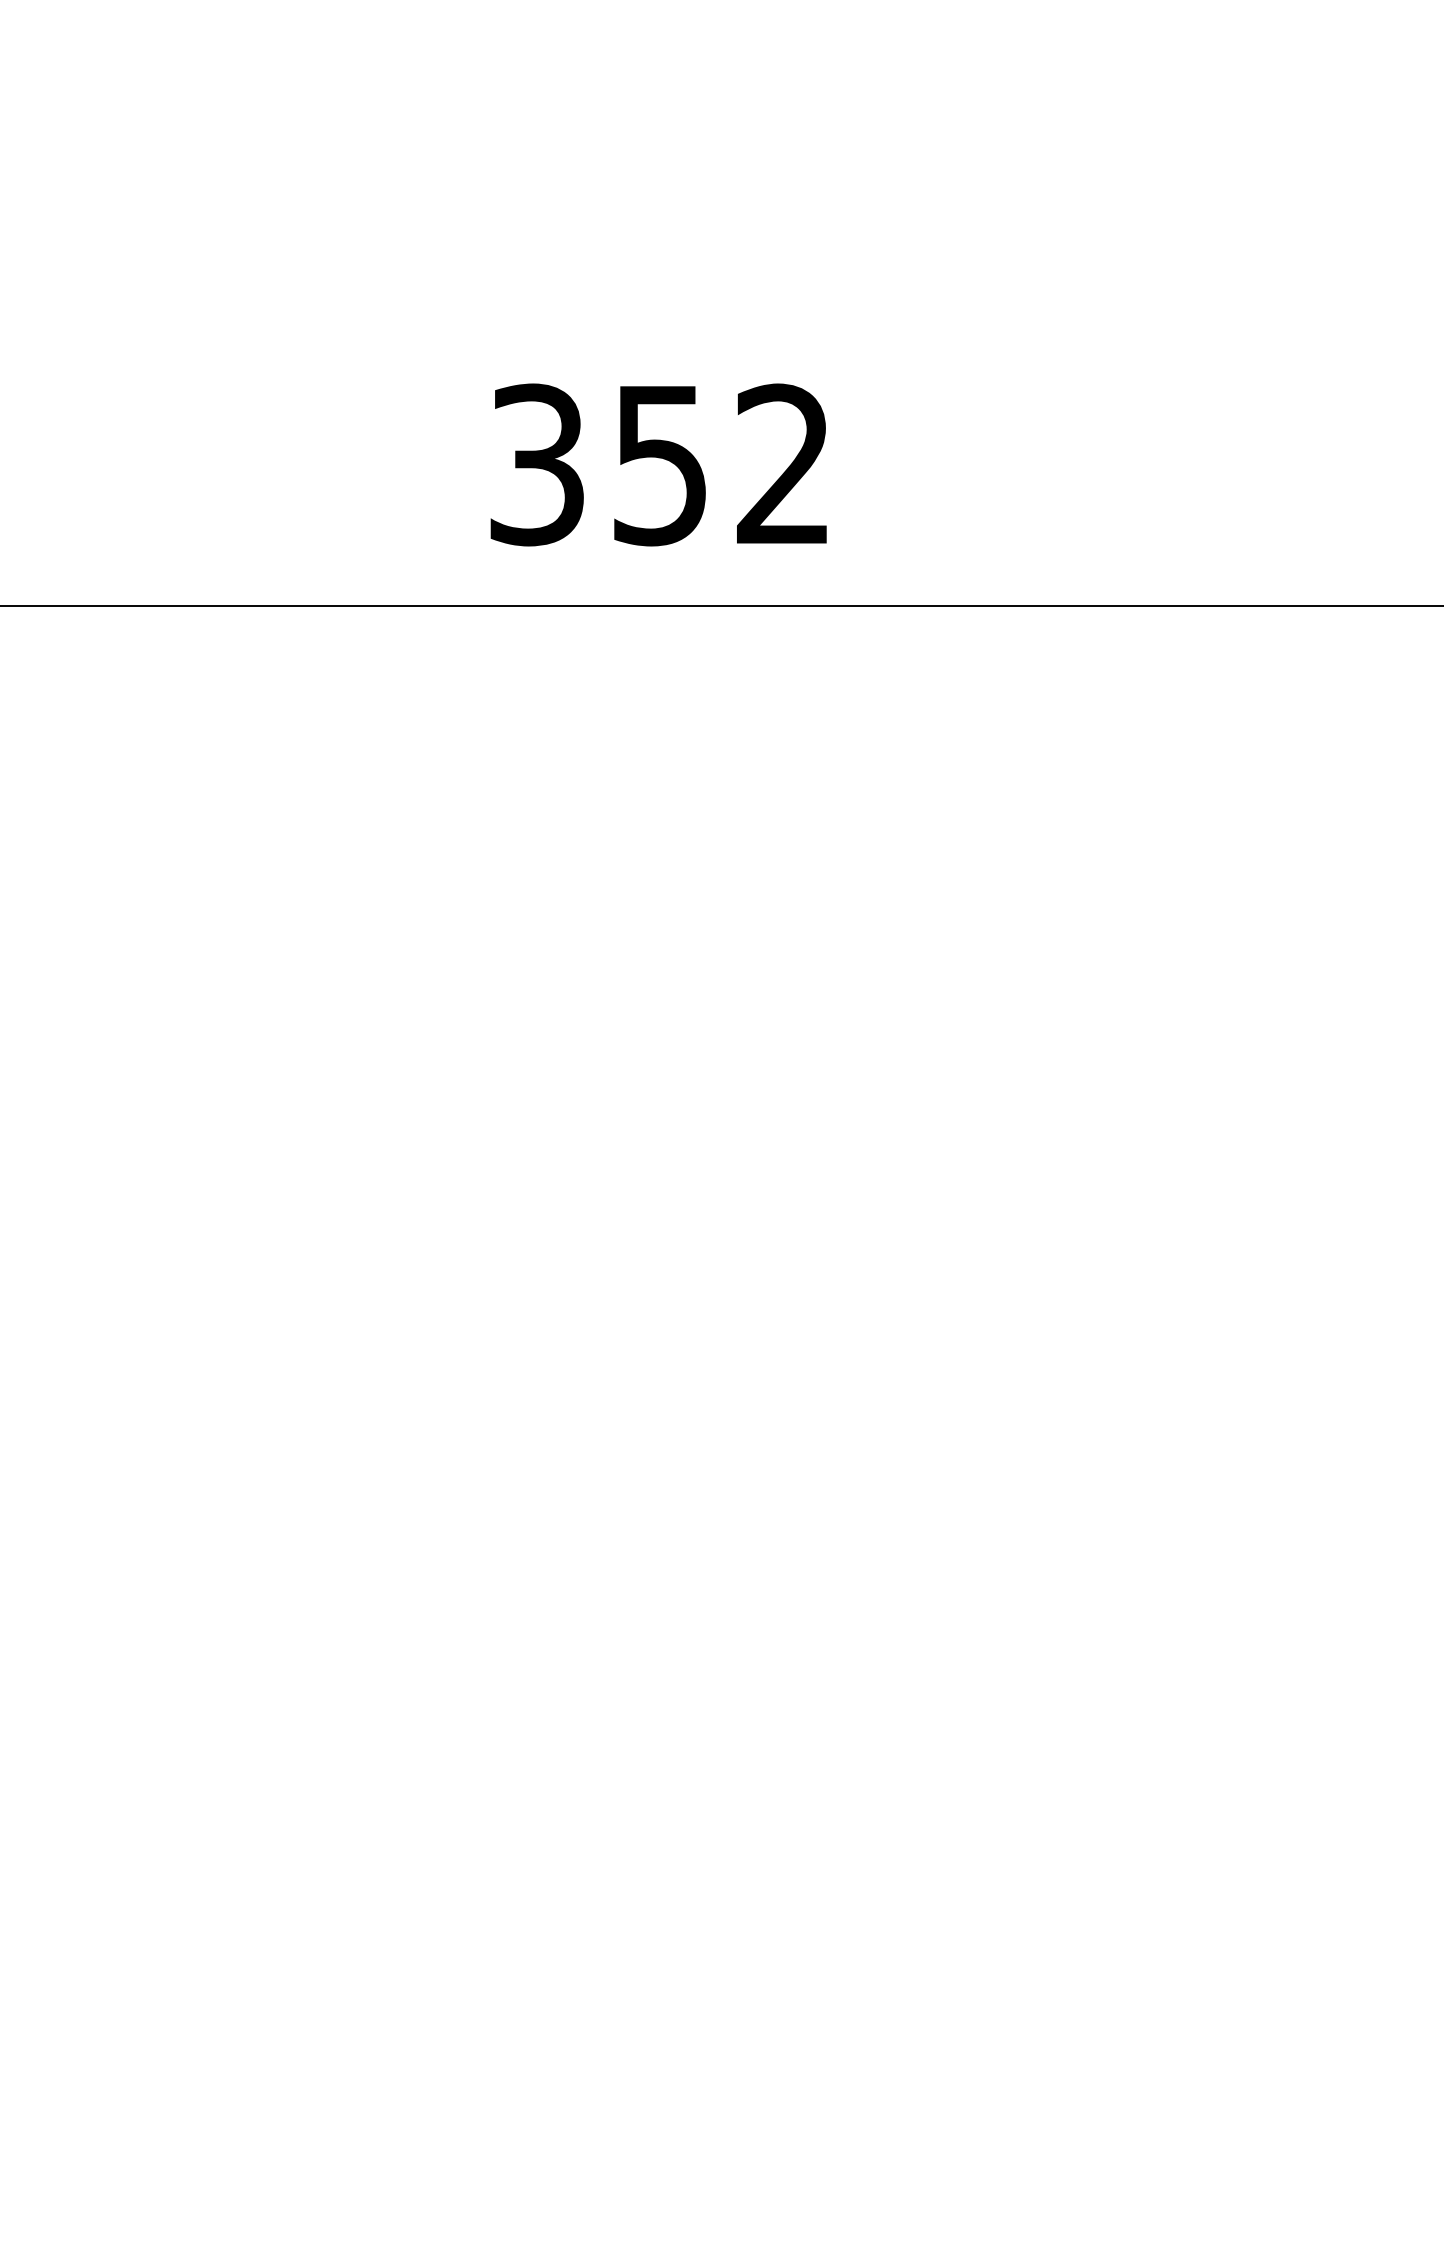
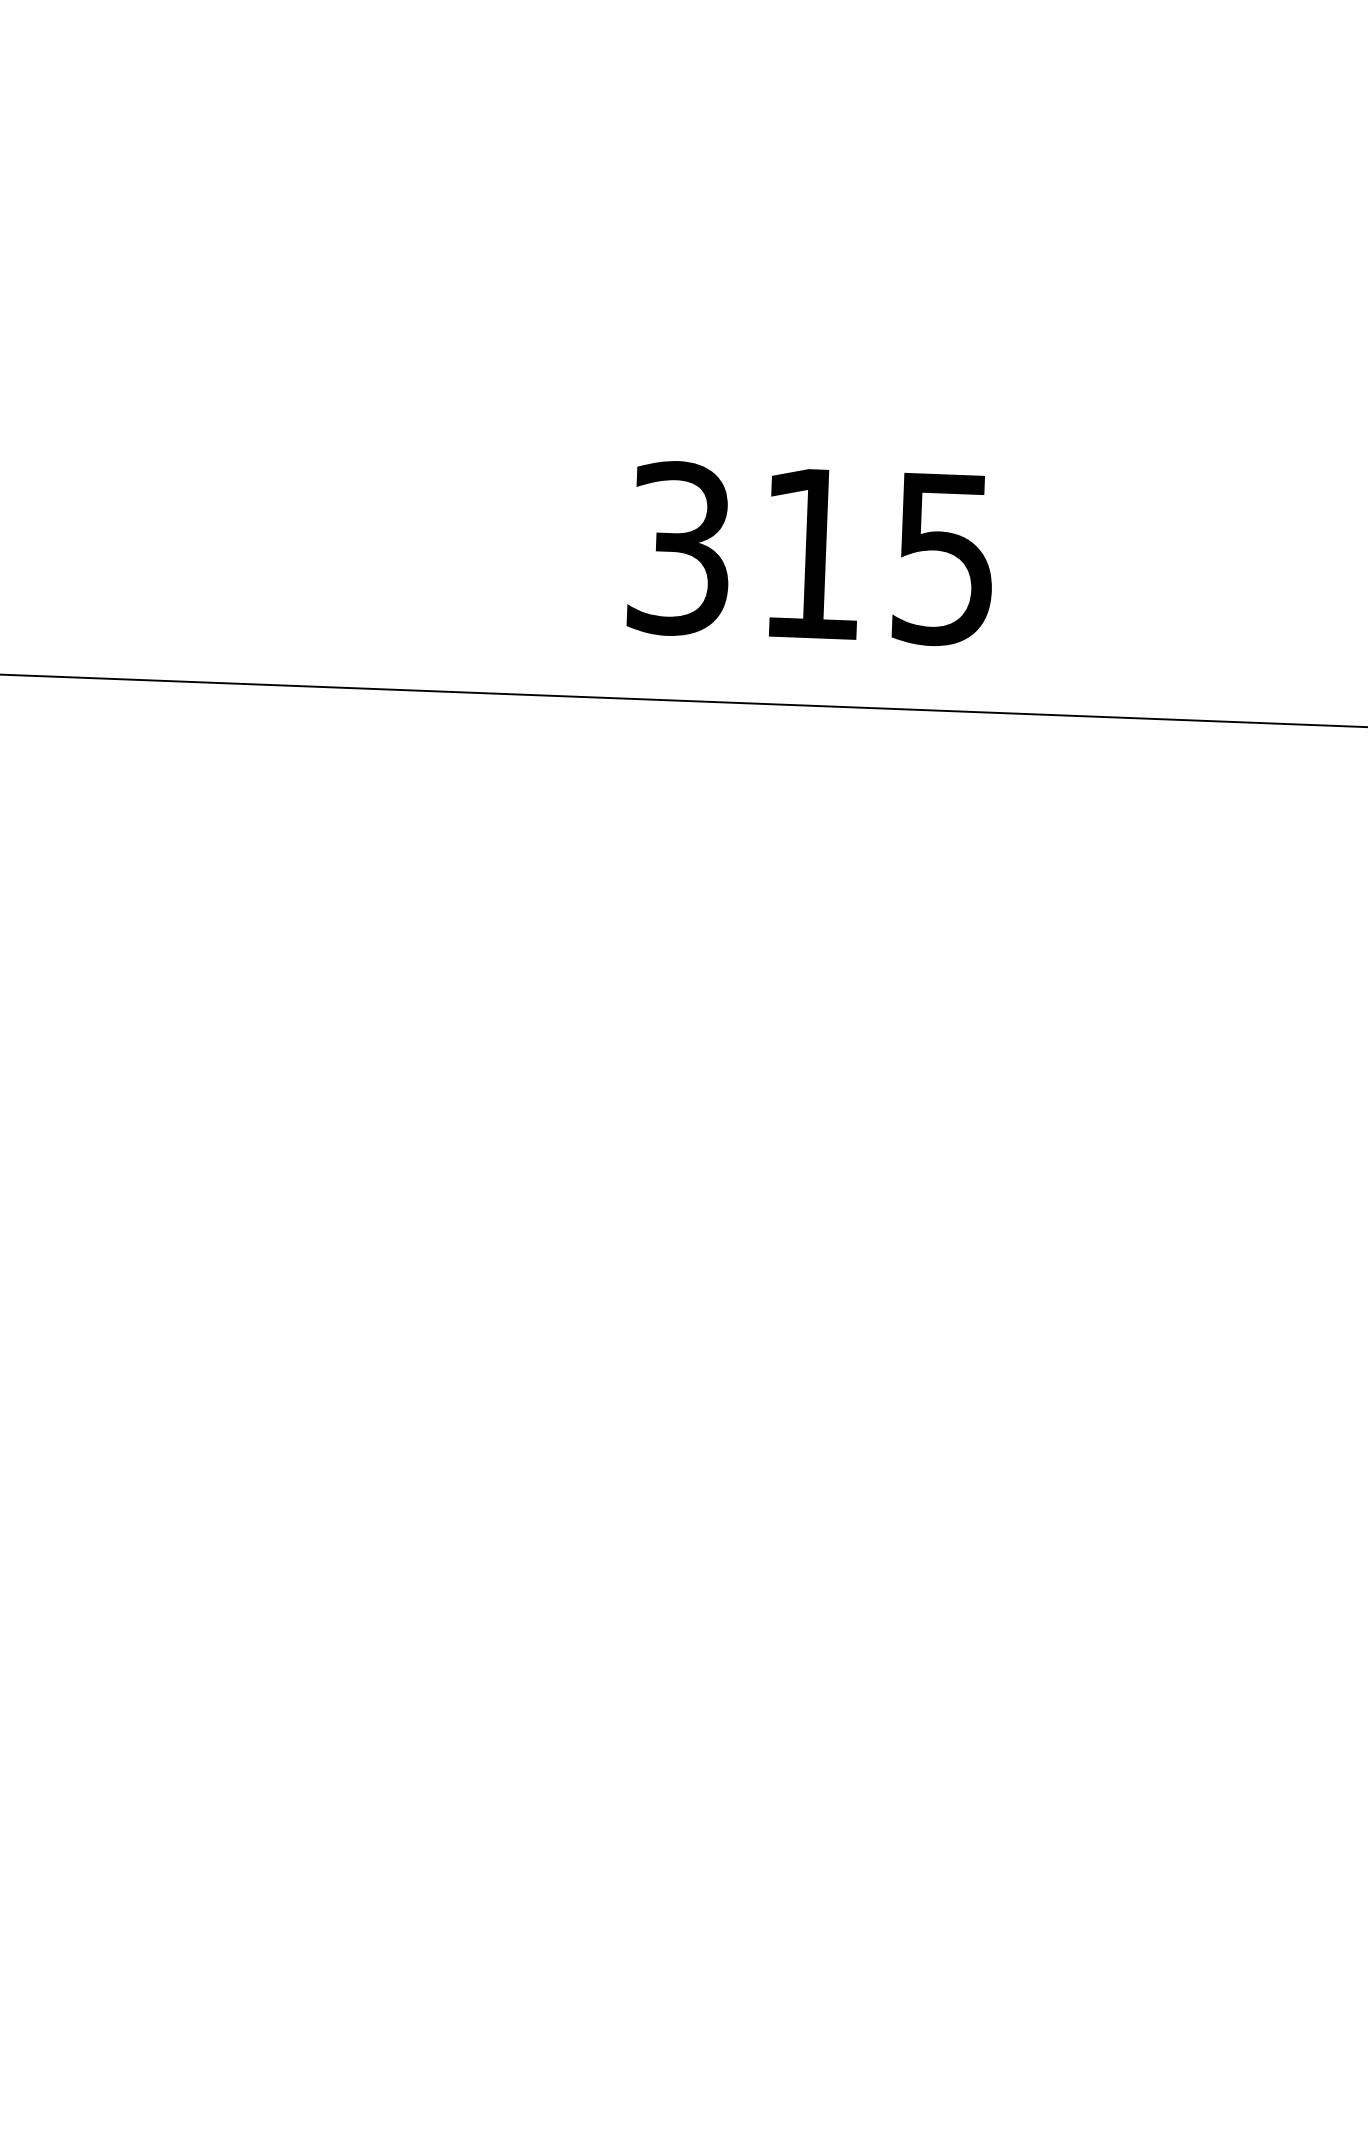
text: (721, 464) -> (877, 555), 352 -> 315

